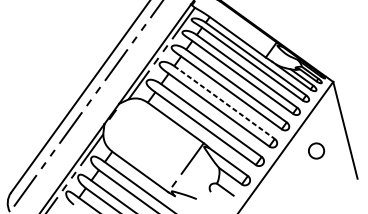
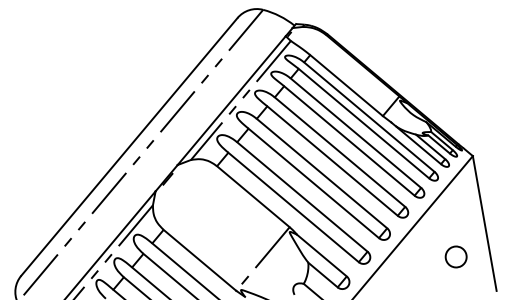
line: (224, 102) -> (322, 173), dashed -> solid
part: (316, 150) -> (455, 256), moved

